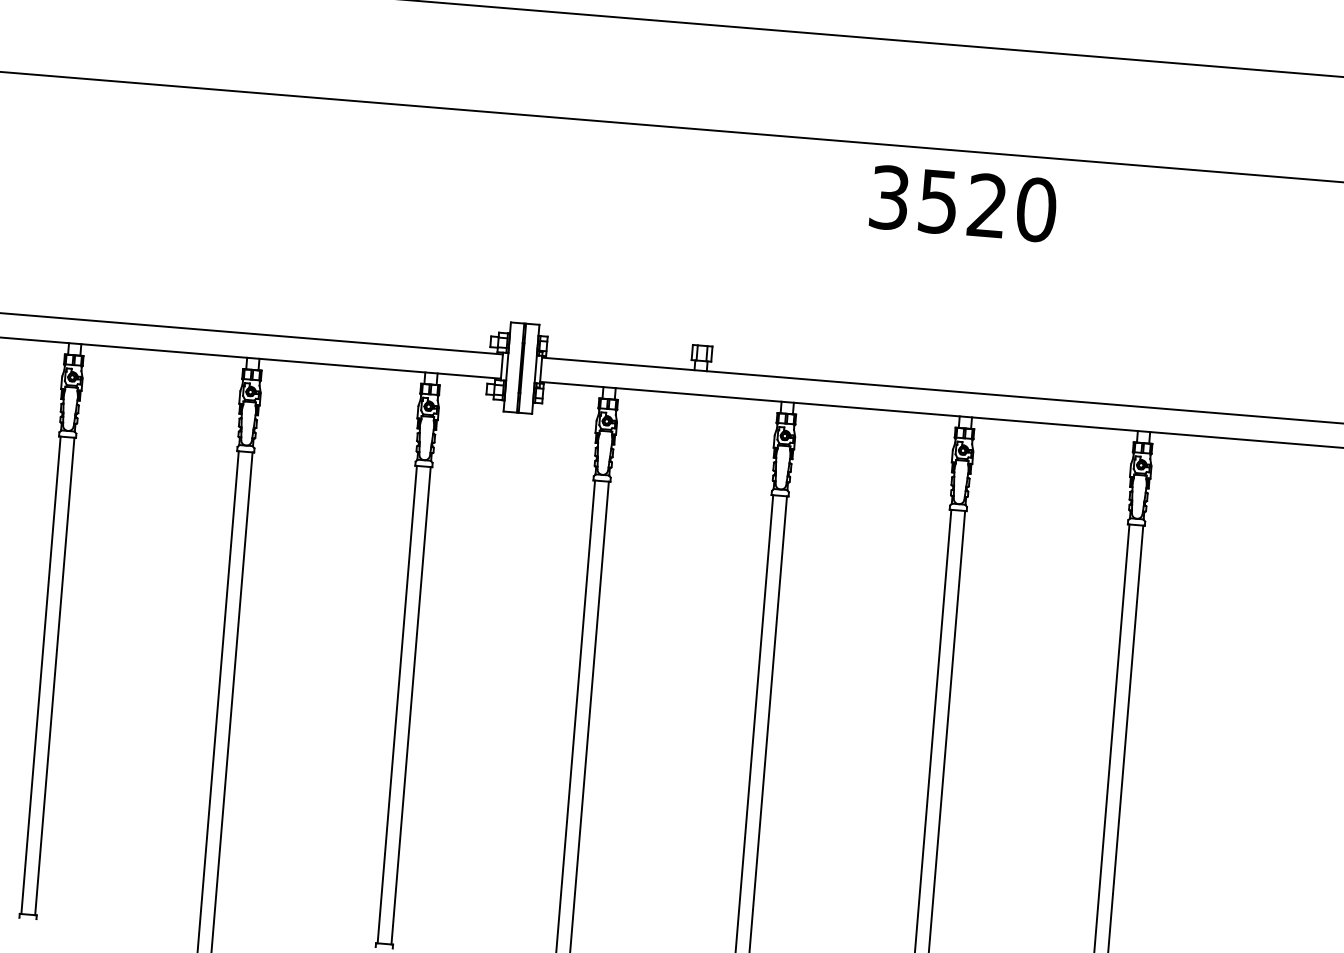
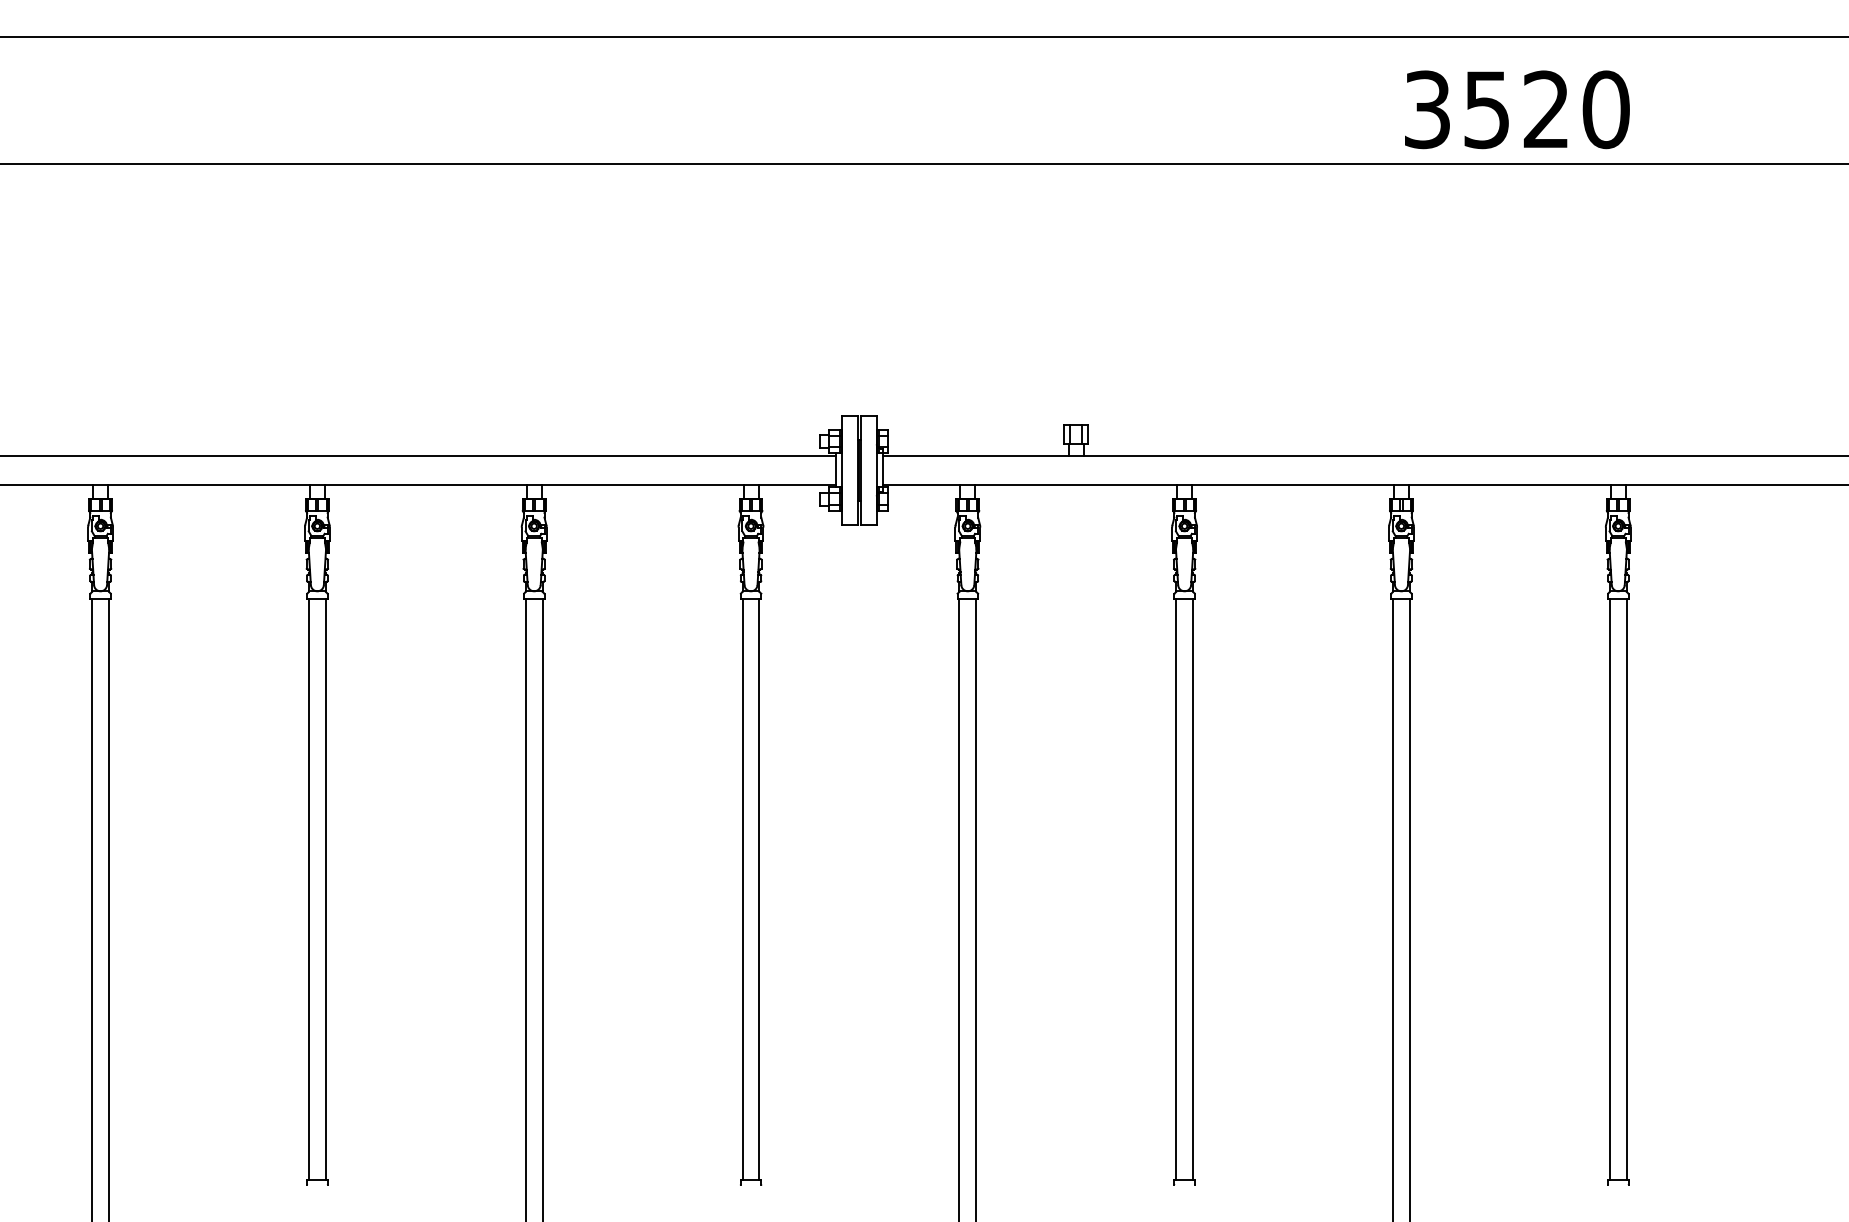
text: (963, 203) -> (1517, 109), moved

